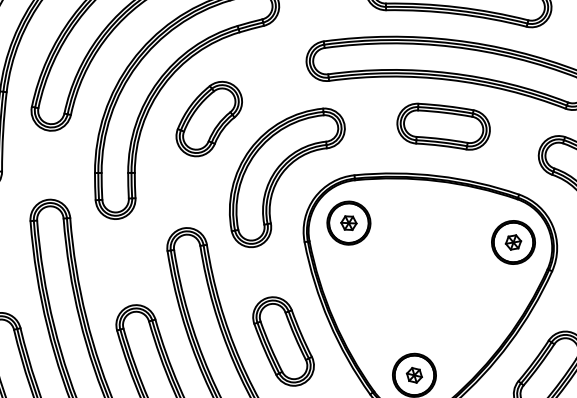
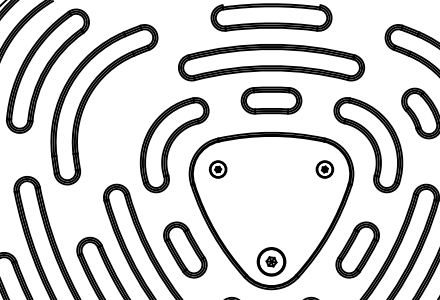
part: (208, 118) -> (120, 113), removed
part: (347, 222) -> (217, 169), size x0.6
part: (512, 242) -> (324, 169), size x0.6

